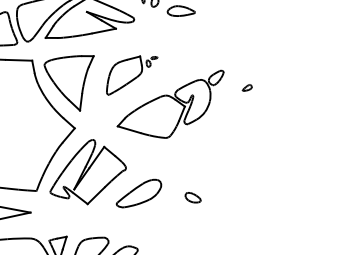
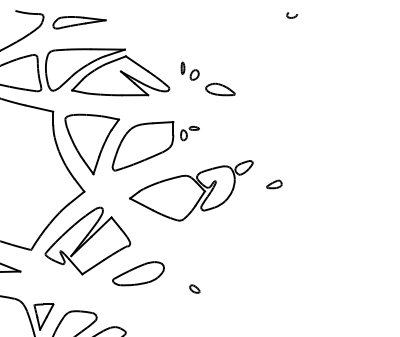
part: (131, 74) -> (155, 146), size x1.43
part: (247, 87) -> (274, 184), size x1.43
part: (192, 197) -> (194, 288), size x0.62

